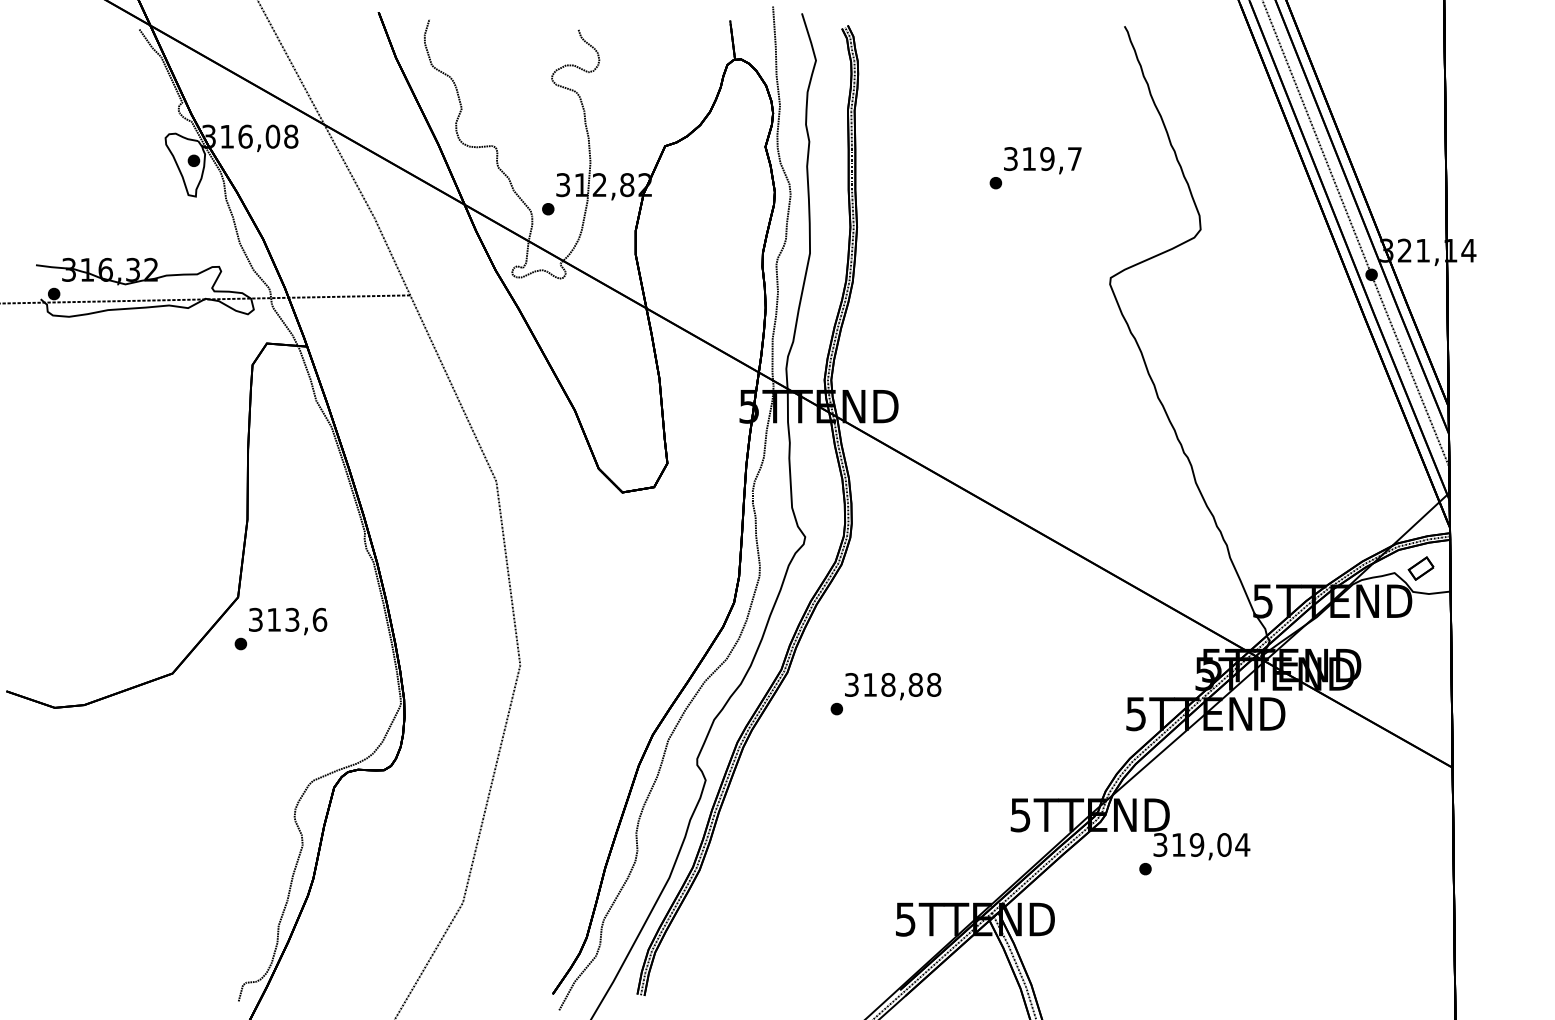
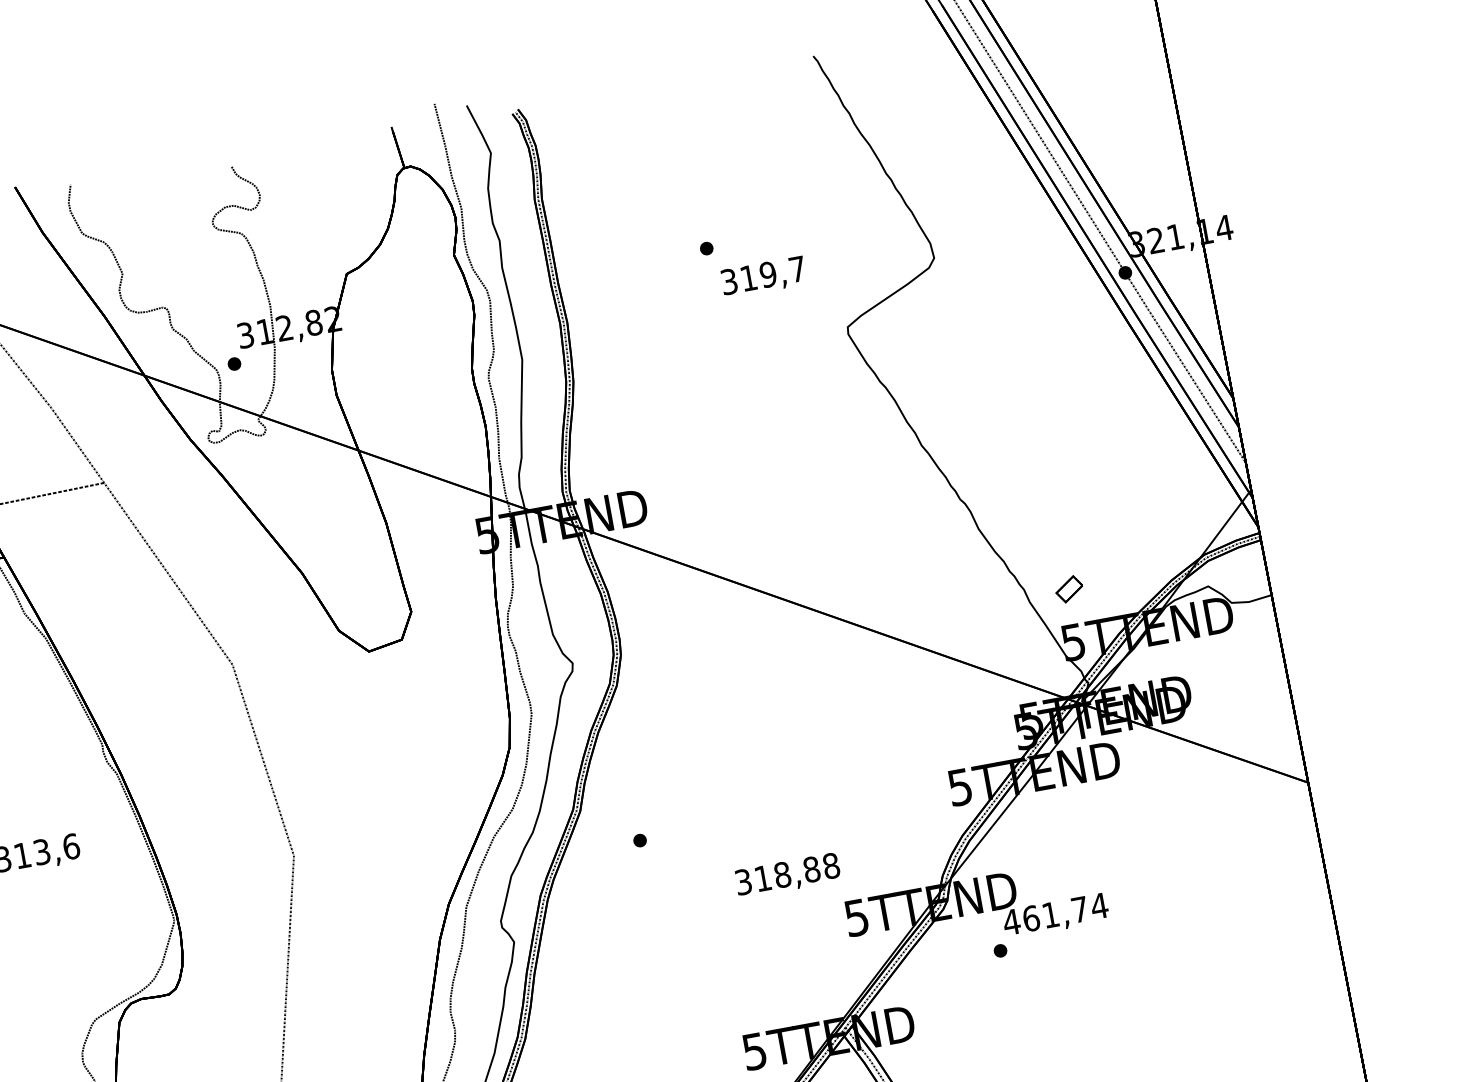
text: (1042, 160) -> (763, 277), moved
part: (1420, 568) -> (1068, 589), moved
text: (893, 686) -> (788, 875), moved
text: (1191, 844) -> (1044, 915), 319,04 -> 461,74

